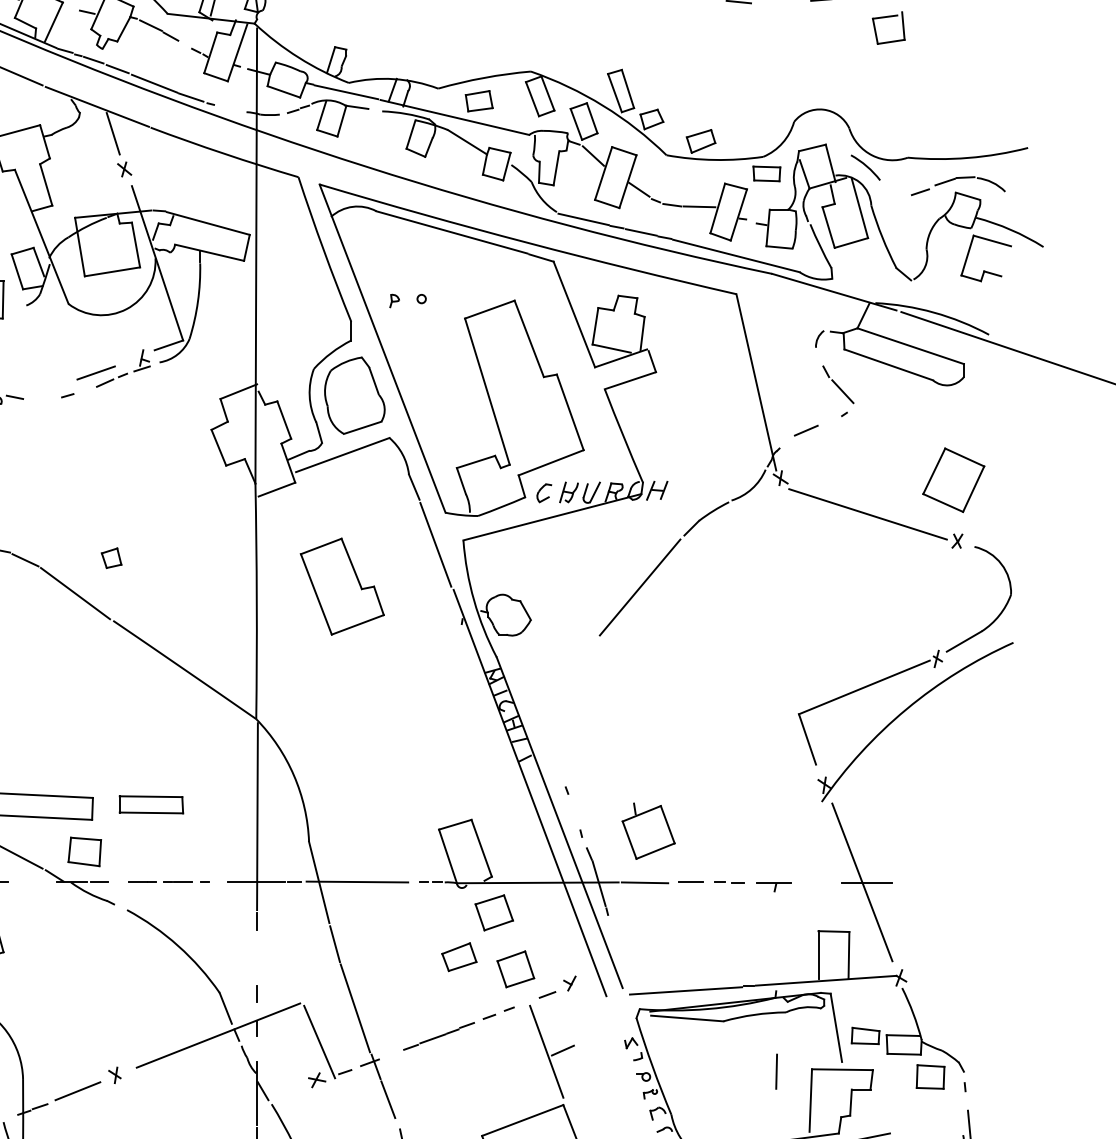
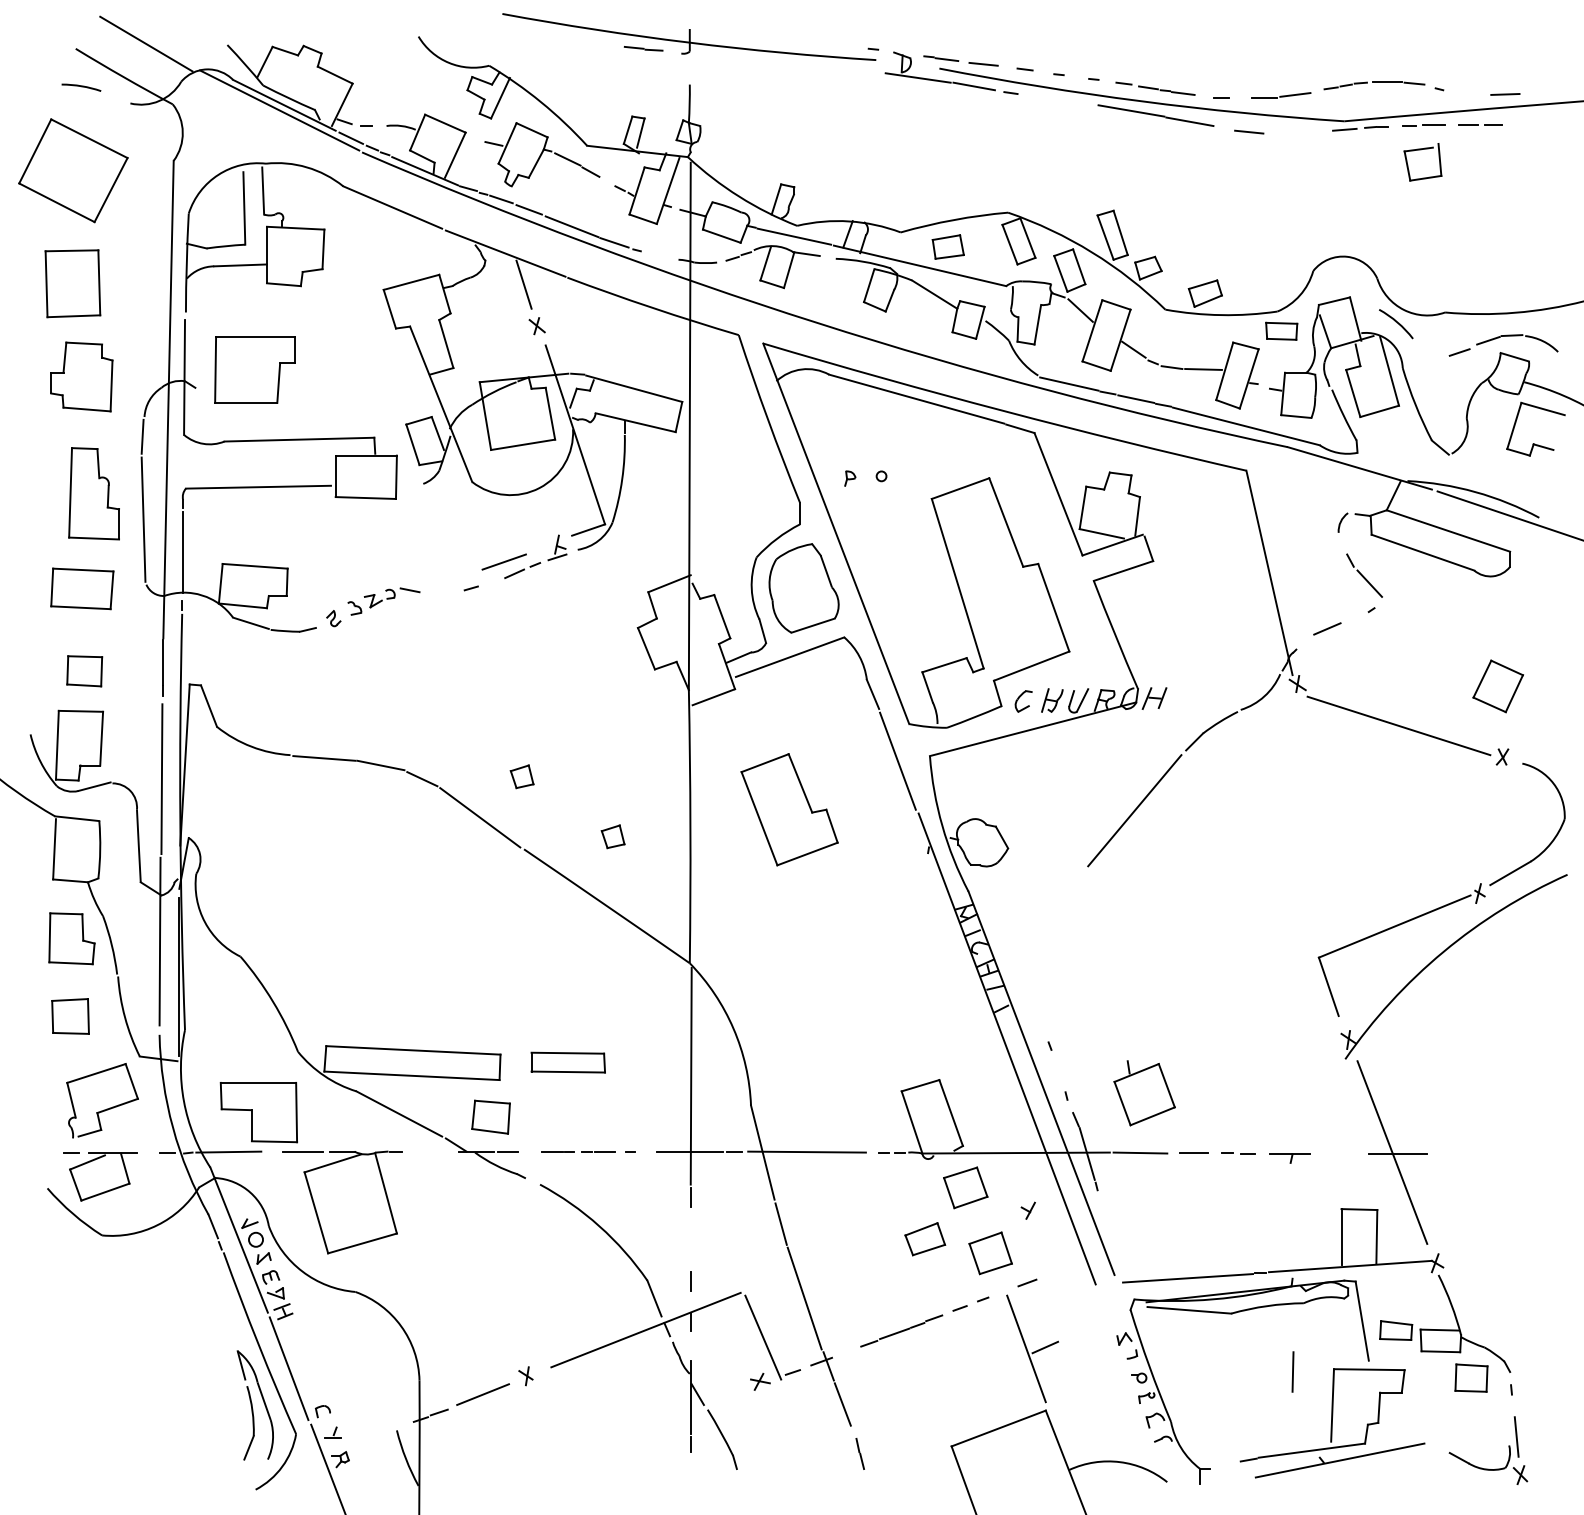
part: (953, 480) -> (1497, 686), size x0.7
part: (189, 609) -> (612, 836), added
part: (569, 983) -> (1027, 1210), moved

